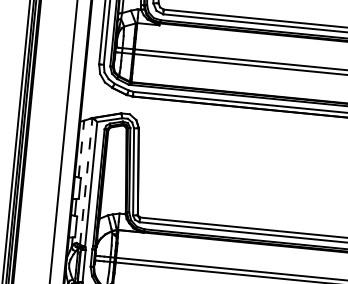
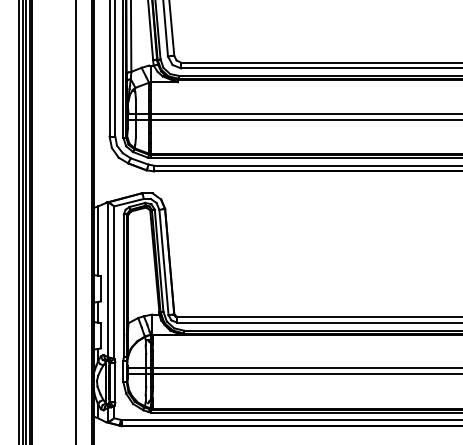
line: (81, 149) -> (98, 241), dashed -> solid
line: (85, 181) -> (107, 279), dashed -> solid

